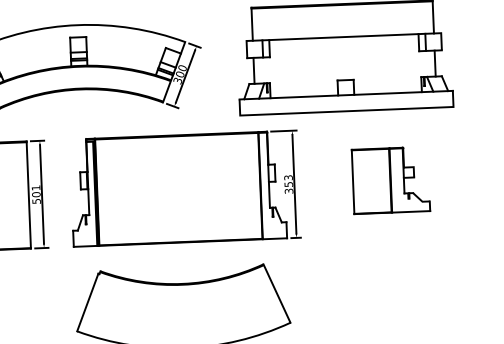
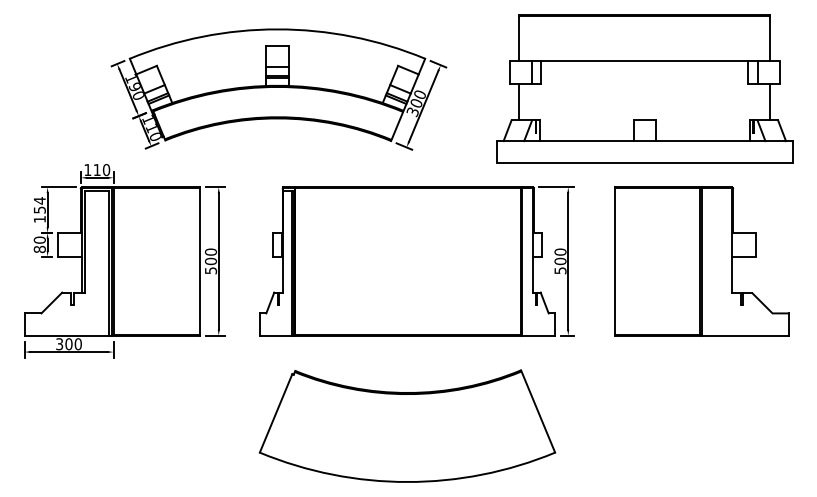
part: (390, 180) -> (701, 261), size x1.67
text: (288, 183) -> (560, 260), 353 -> 500
text: (35, 187) -> (210, 251), 501 -> 500

